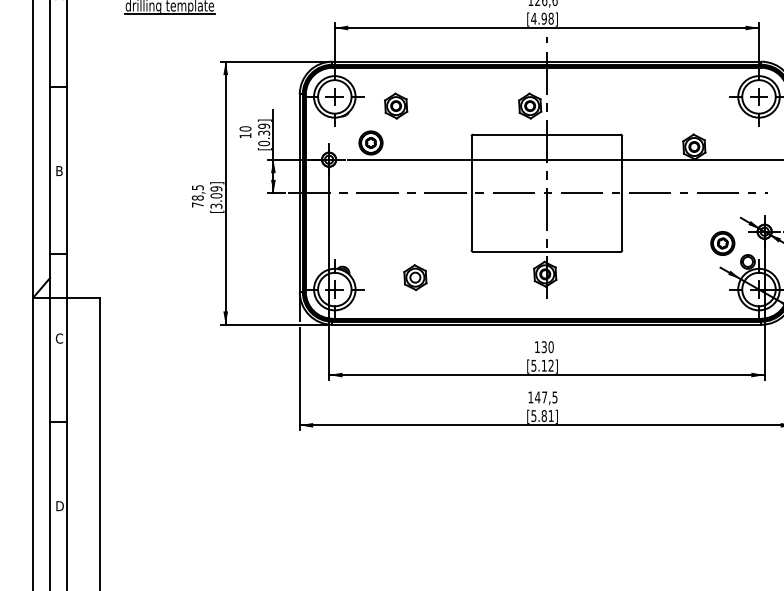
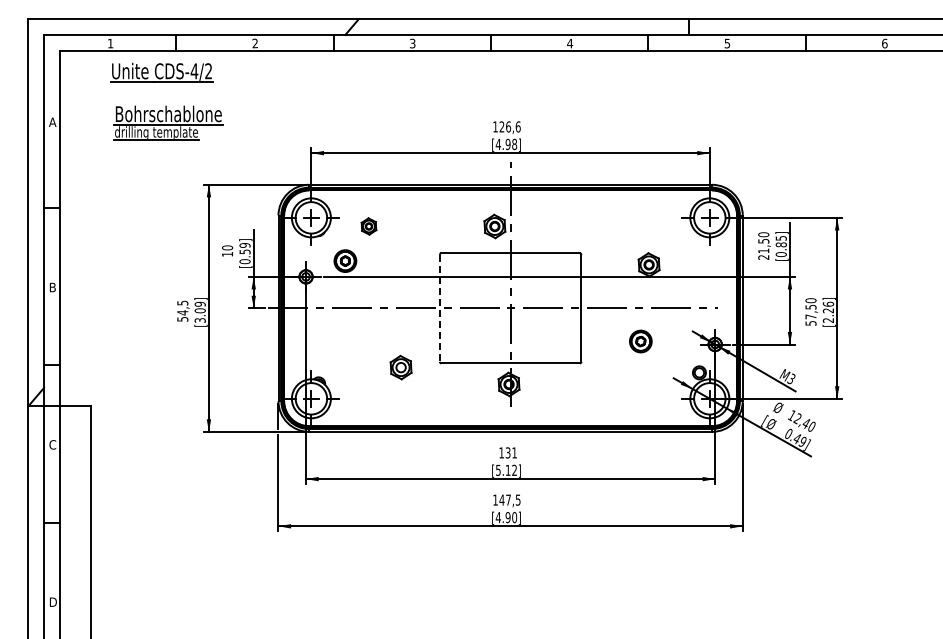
part: (395, 106) -> (368, 226), size x0.7
text: (263, 132) -> (244, 251), [0.39] -> [0.59]
line: (471, 193) -> (439, 308), solid -> dashed
text: (197, 200) -> (182, 315), 78,5 -> 54,5
part: (722, 243) -> (640, 341), moved
part: (414, 277) -> (400, 367), moved
text: (551, 346) -> (514, 452), 130 -> 131
text: (542, 415) -> (506, 517), [5.81] -> [4.90]

